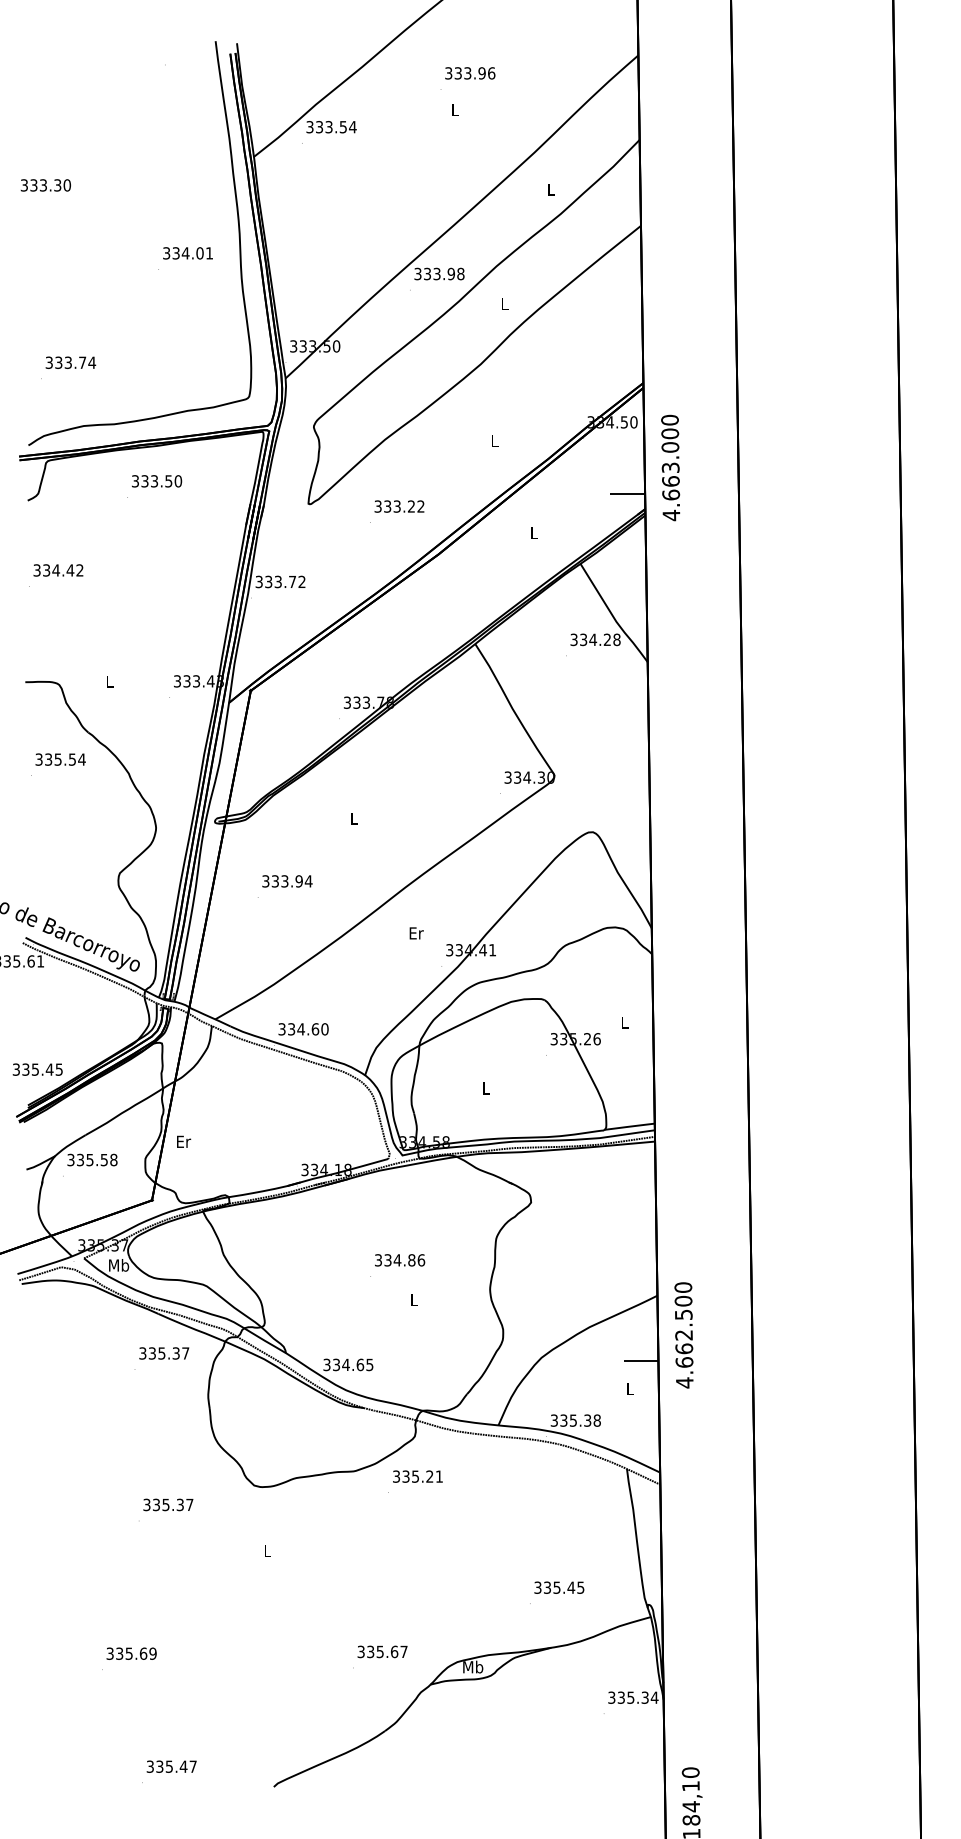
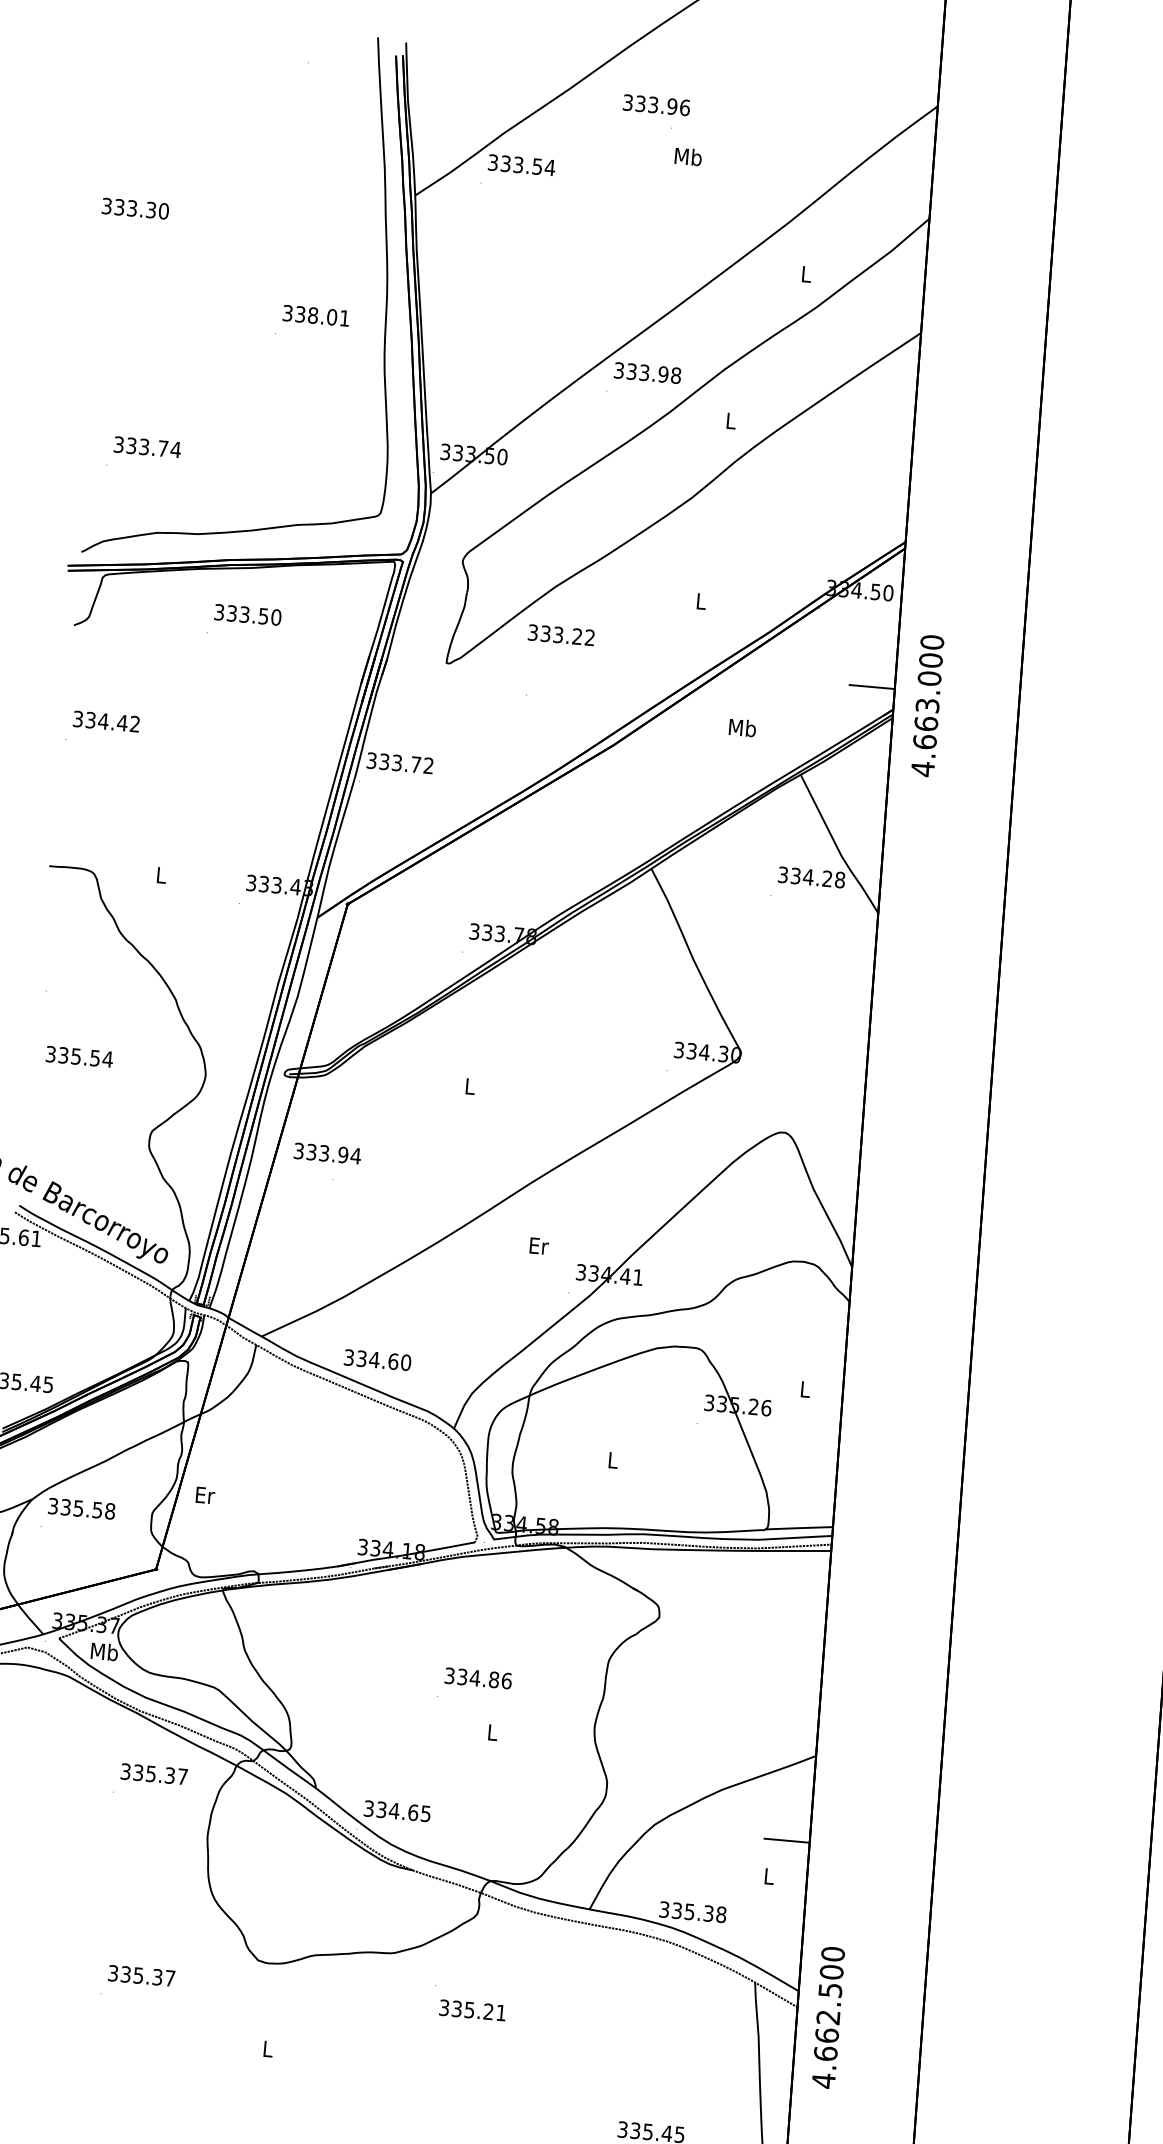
text: (470, 73) -> (656, 105), moved
text: (455, 109) -> (688, 156), L -> Mb
text: (185, 253) -> (312, 315), 334.01 -> 338.01
text: (670, 467) -> (927, 705), moved
text: (399, 506) -> (561, 635), moved
text: (534, 532) -> (743, 727), L -> Mb
text: (60, 759) -> (79, 1056), moved
text: (287, 881) -> (327, 1153), moved
text: (683, 1335) -> (827, 2017), moved
text: (417, 1476) -> (472, 2010), moved

